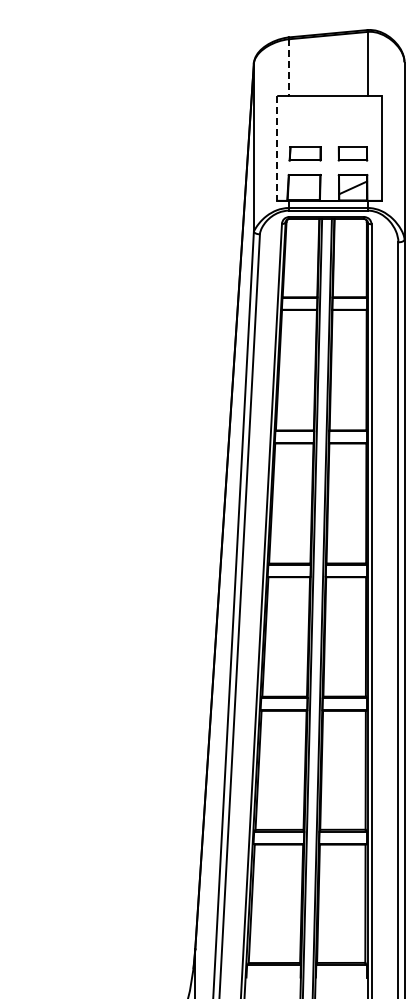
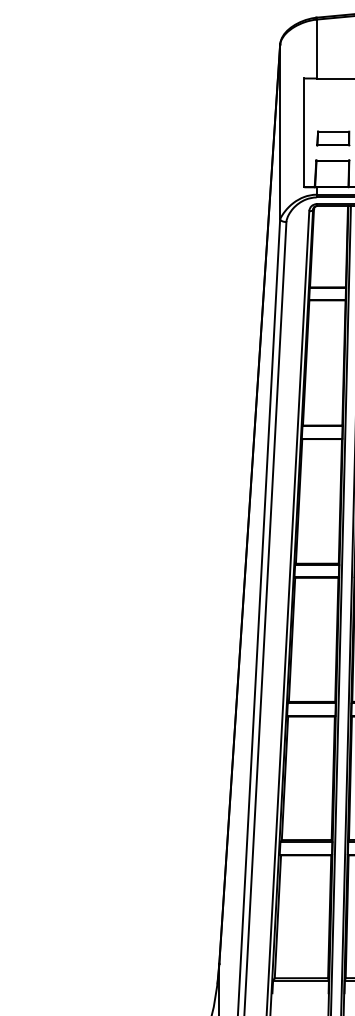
line: (289, 68) -> (317, 49), dashed -> solid
line: (277, 148) -> (304, 132), dashed -> solid

